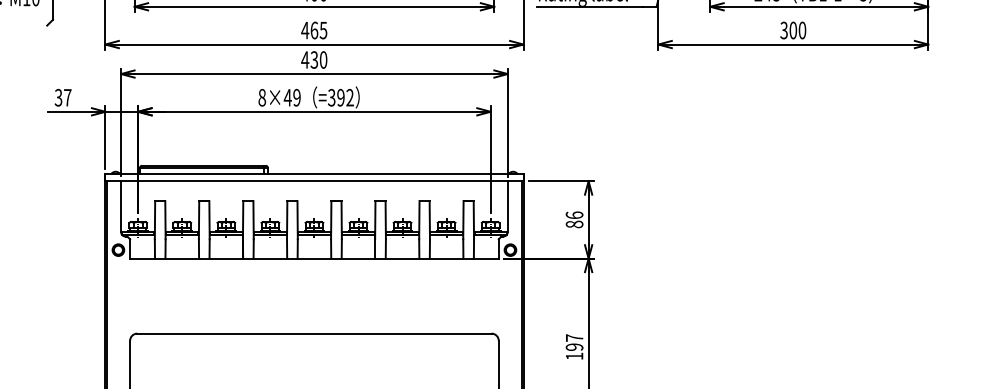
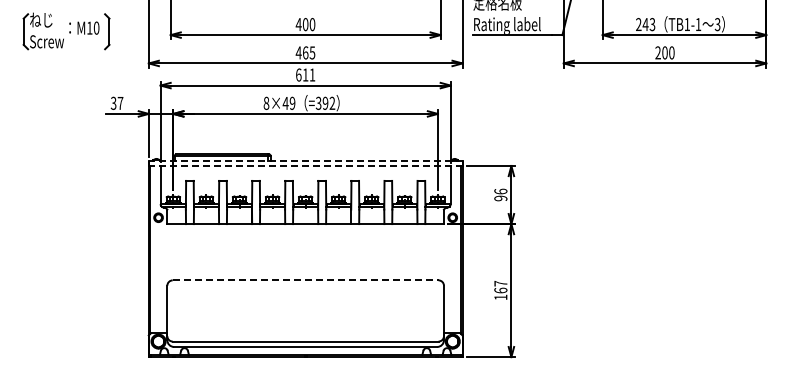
text: (783, 31) -> (657, 53), 300 -> 200
text: (314, 59) -> (305, 74), 430 -> 611
line: (314, 173) -> (305, 160), solid -> dashed
line: (314, 181) -> (305, 166), solid -> dashed
text: (574, 224) -> (500, 198), 86 -> 96
line: (314, 333) -> (305, 280), solid -> dashed
text: (574, 347) -> (500, 290), 197 -> 167

